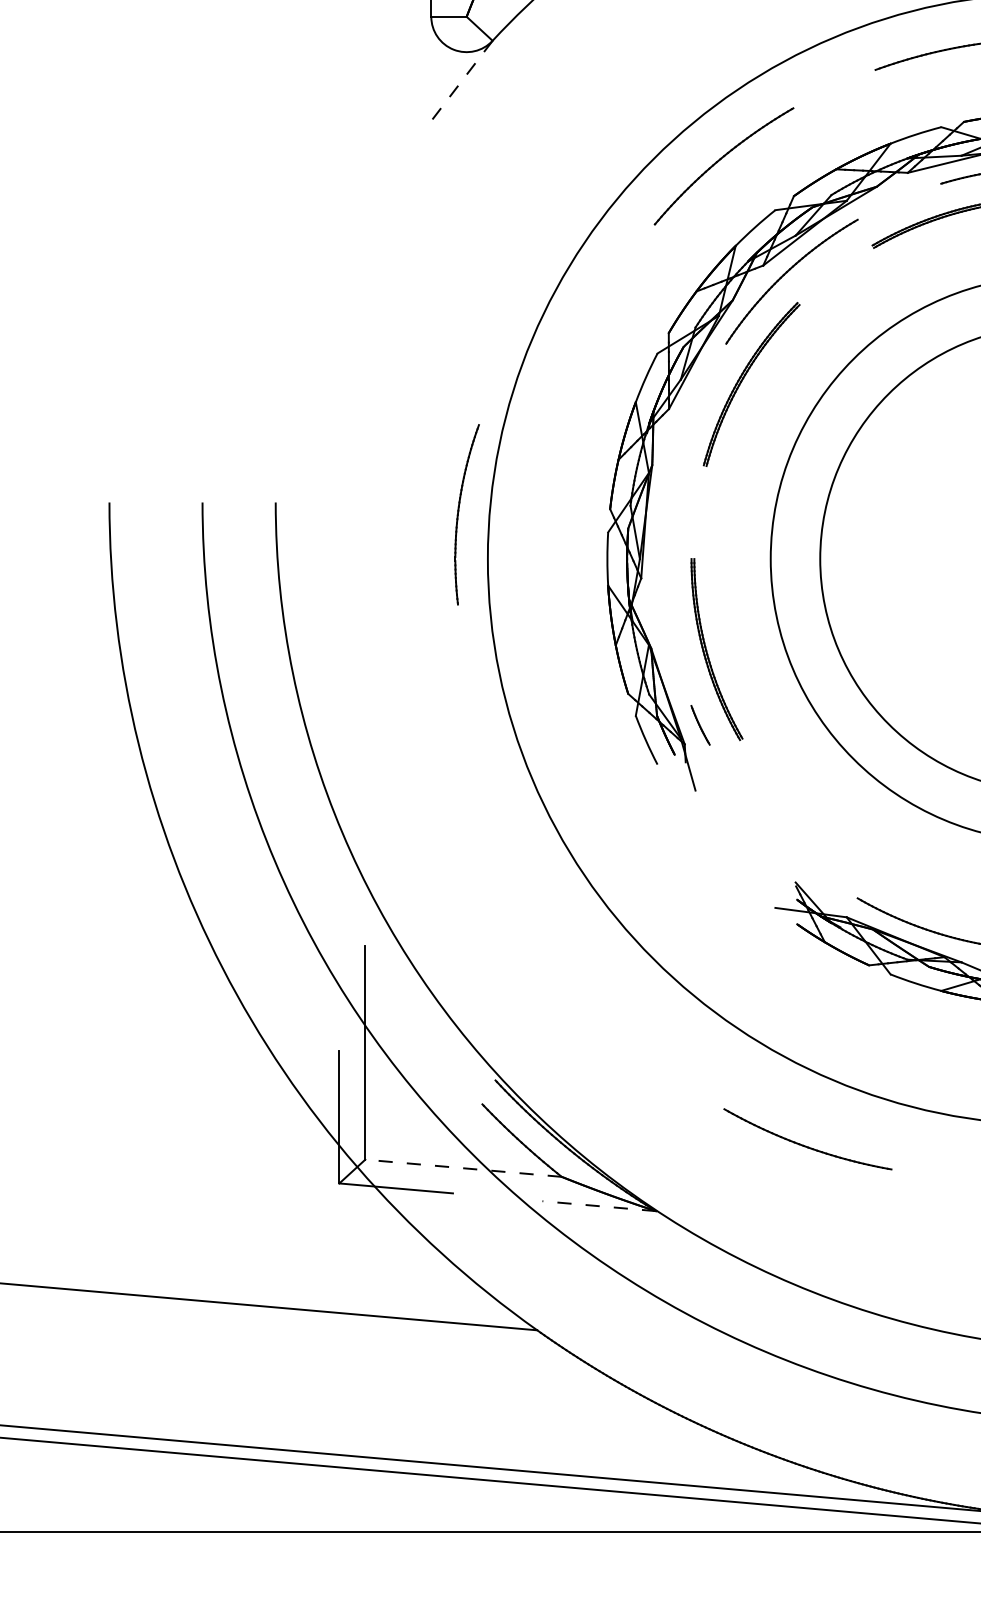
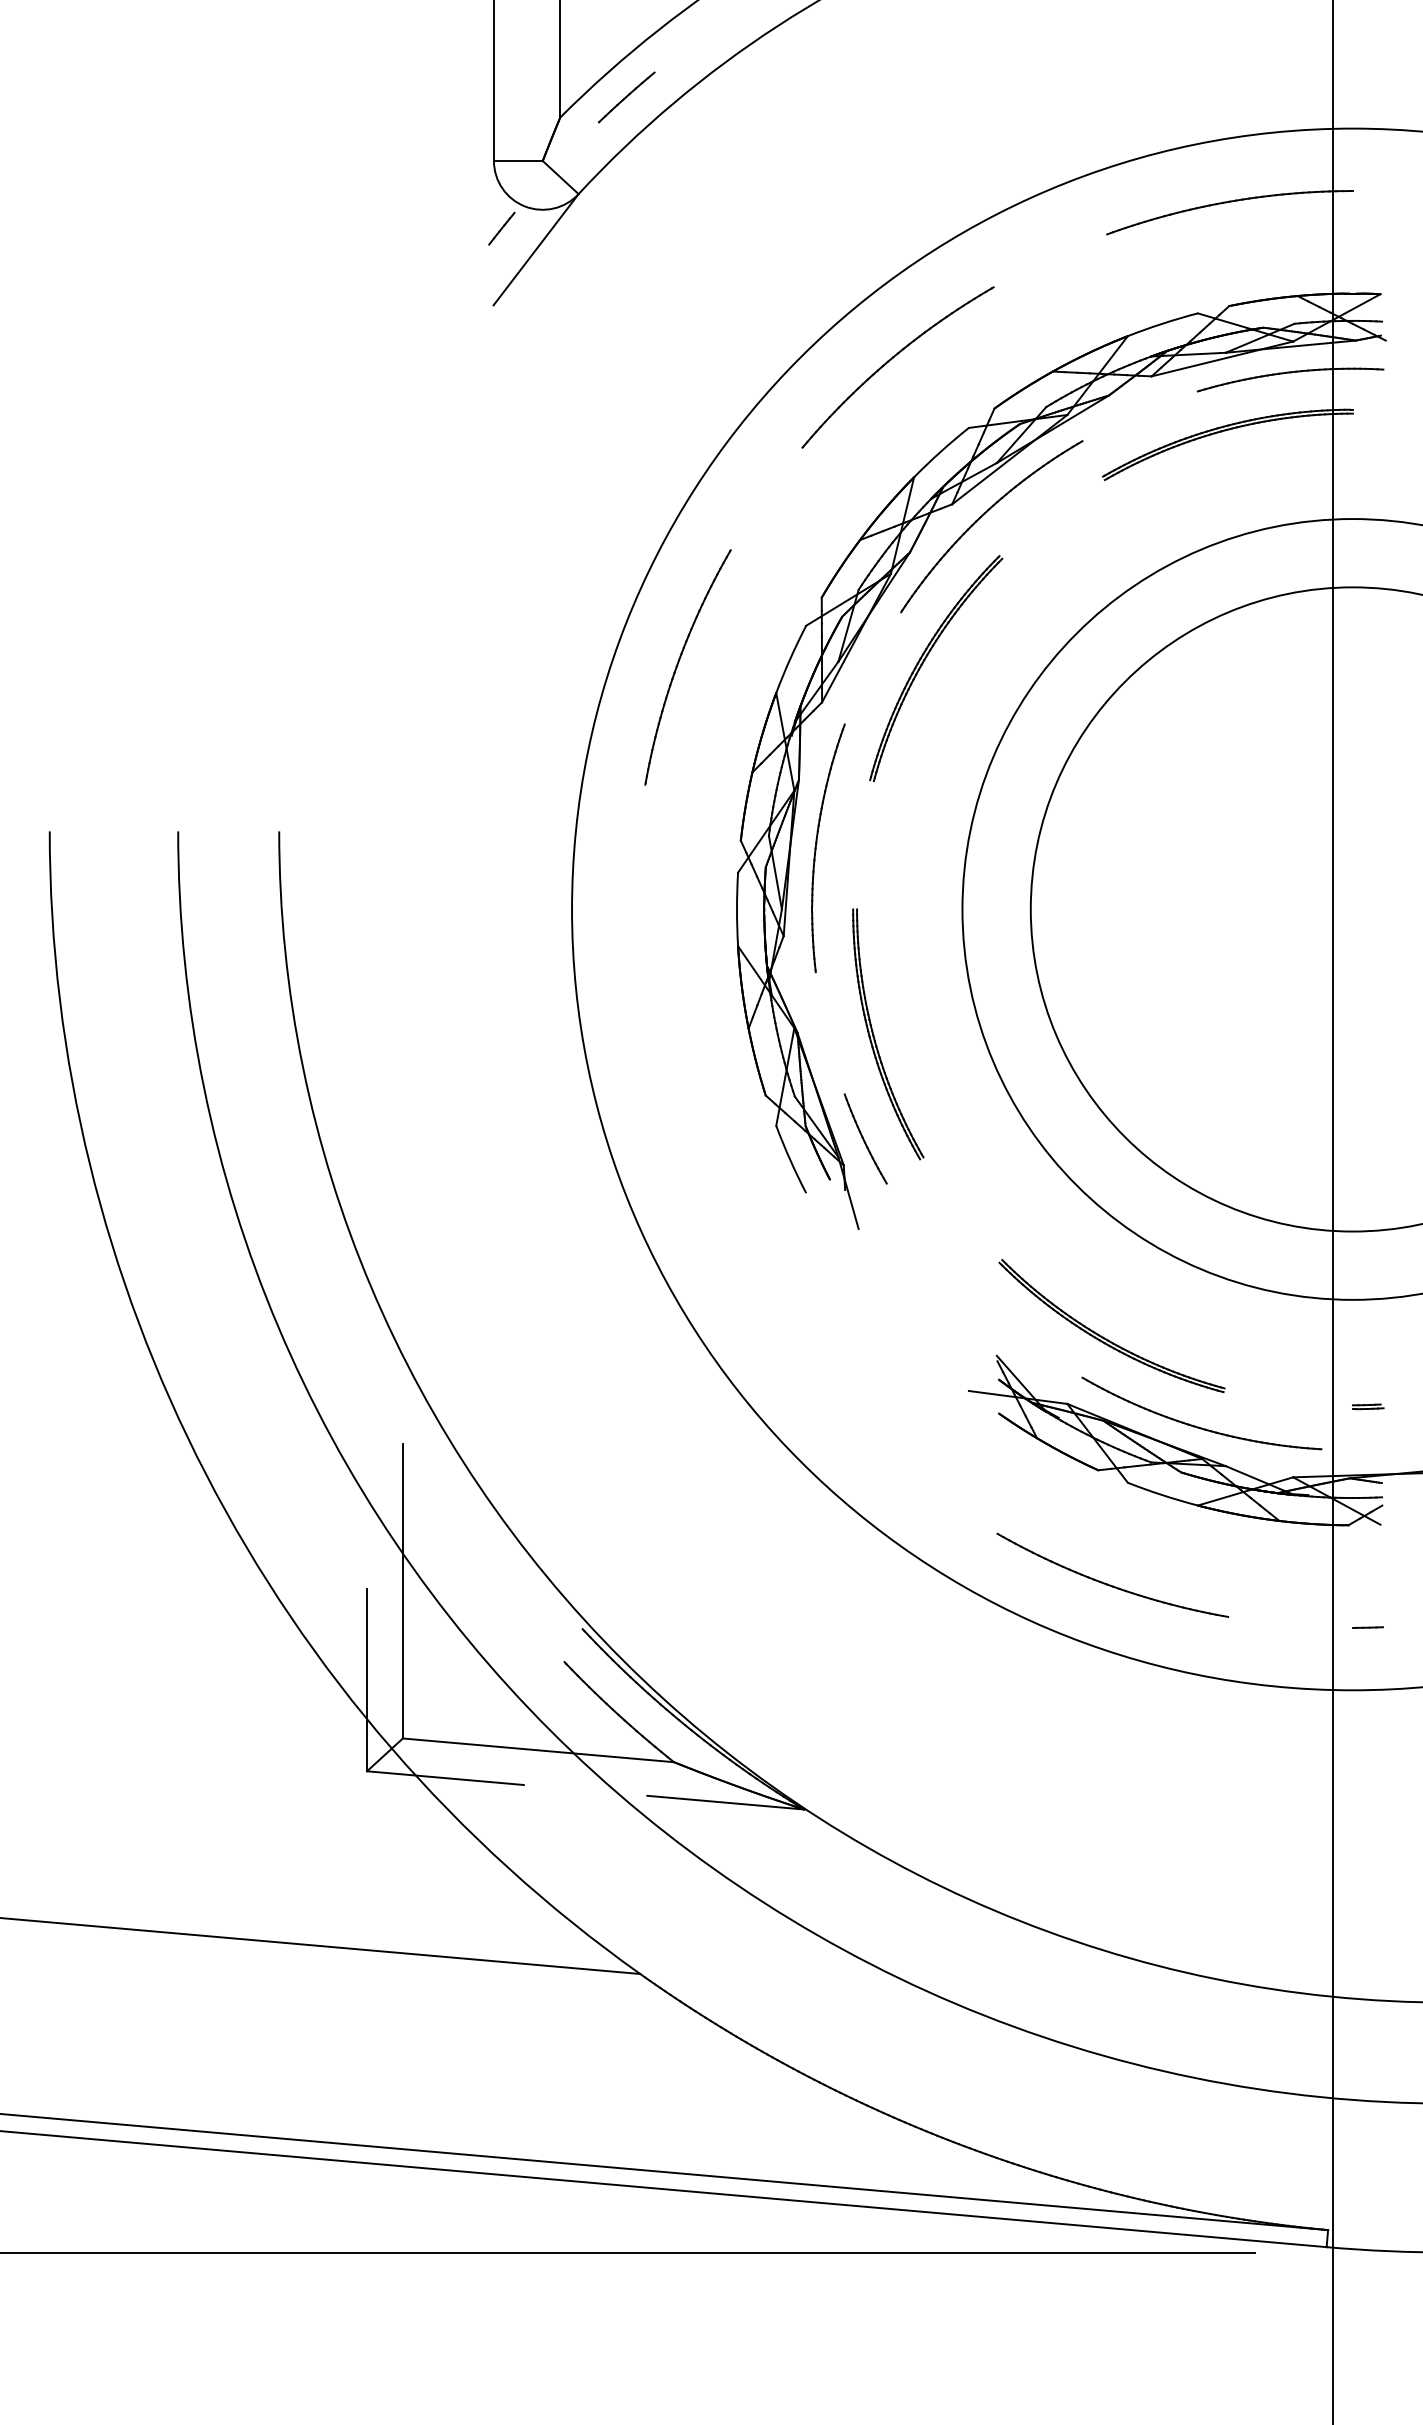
line: (436, 65) -> (501, 228), added
line: (461, 81) -> (535, 250), dashed -> solid
part: (565, 382) -> (678, 665), added
part: (458, 514) -> (816, 848), moved
part: (700, 725) -> (865, 1138), size x1.67
part: (872, 868) -> (1103, 1336), added
part: (806, 1145) -> (1110, 1584), moved
line: (462, 1168) -> (537, 1750), dashed -> solid
line: (599, 1206) -> (725, 1802), dashed -> solid

